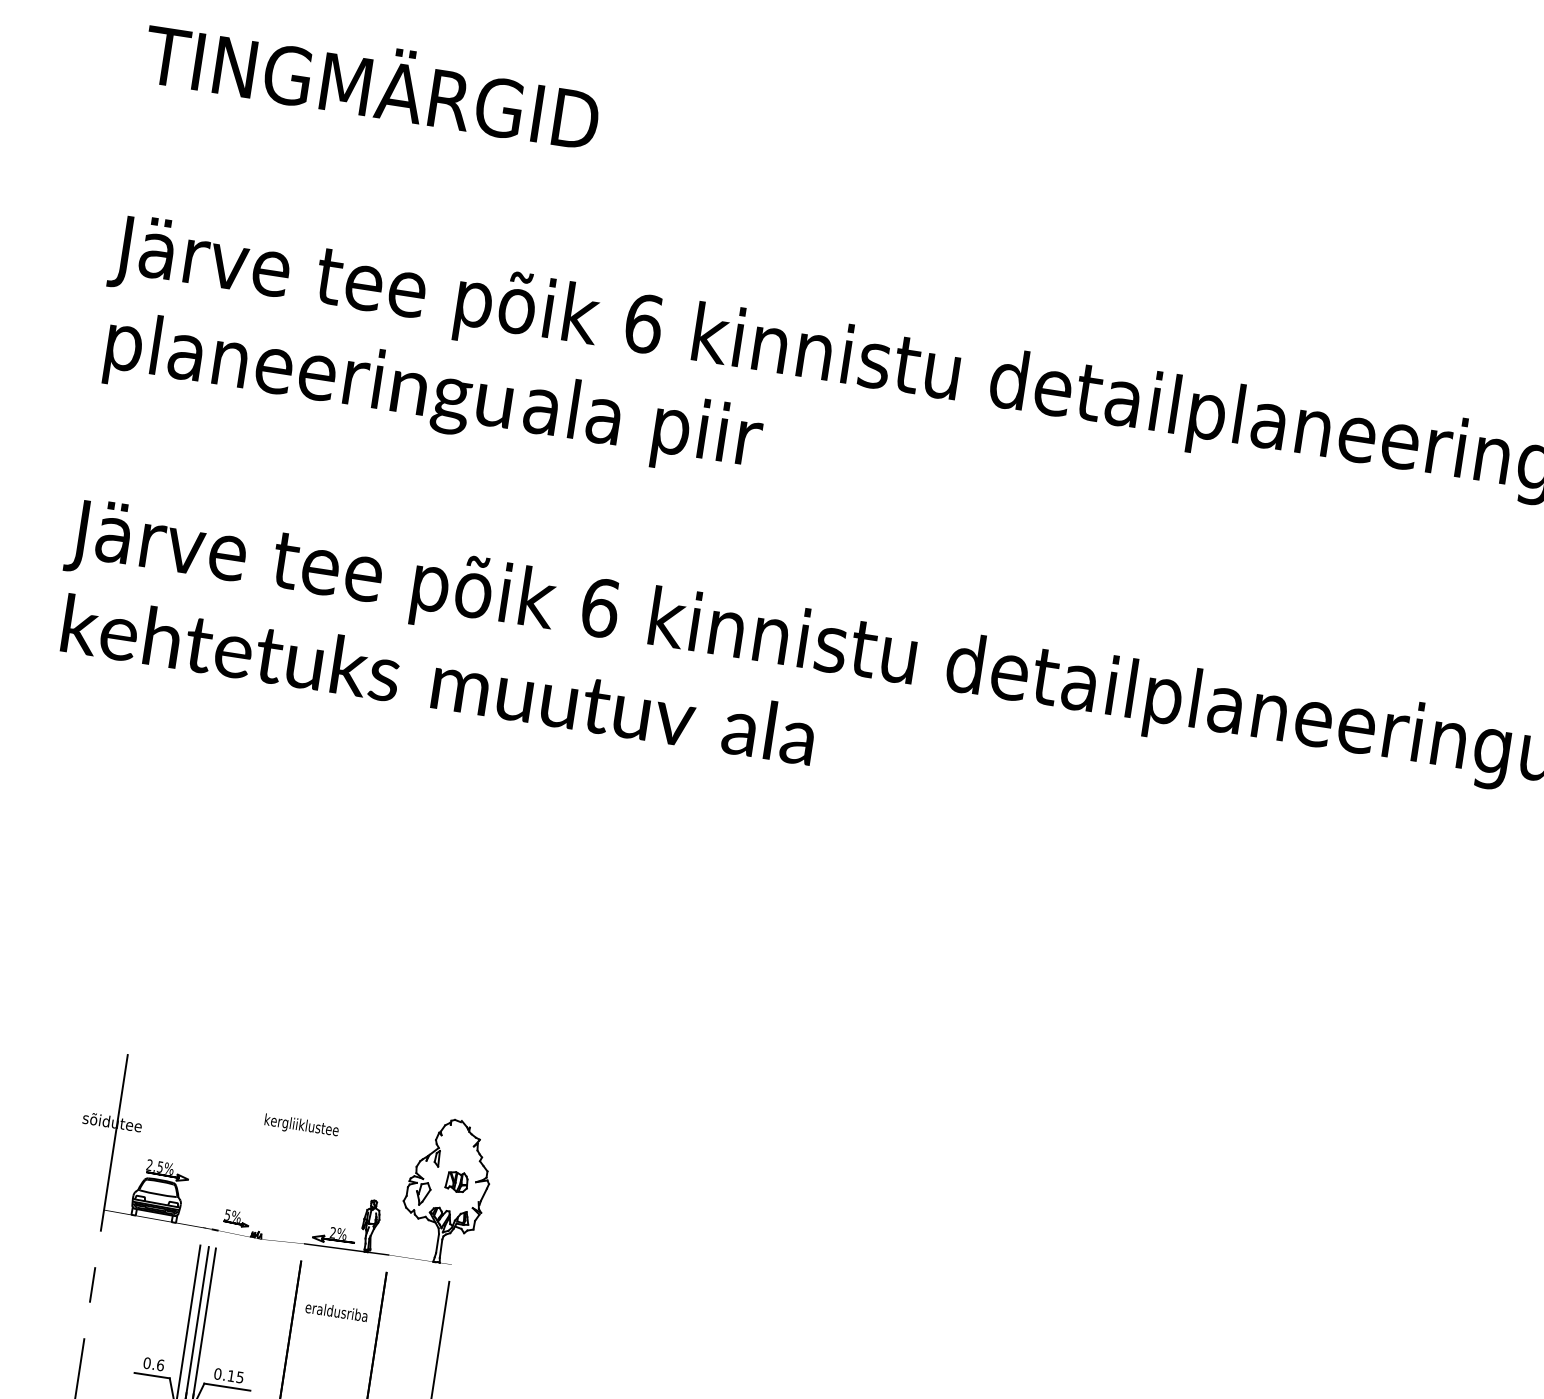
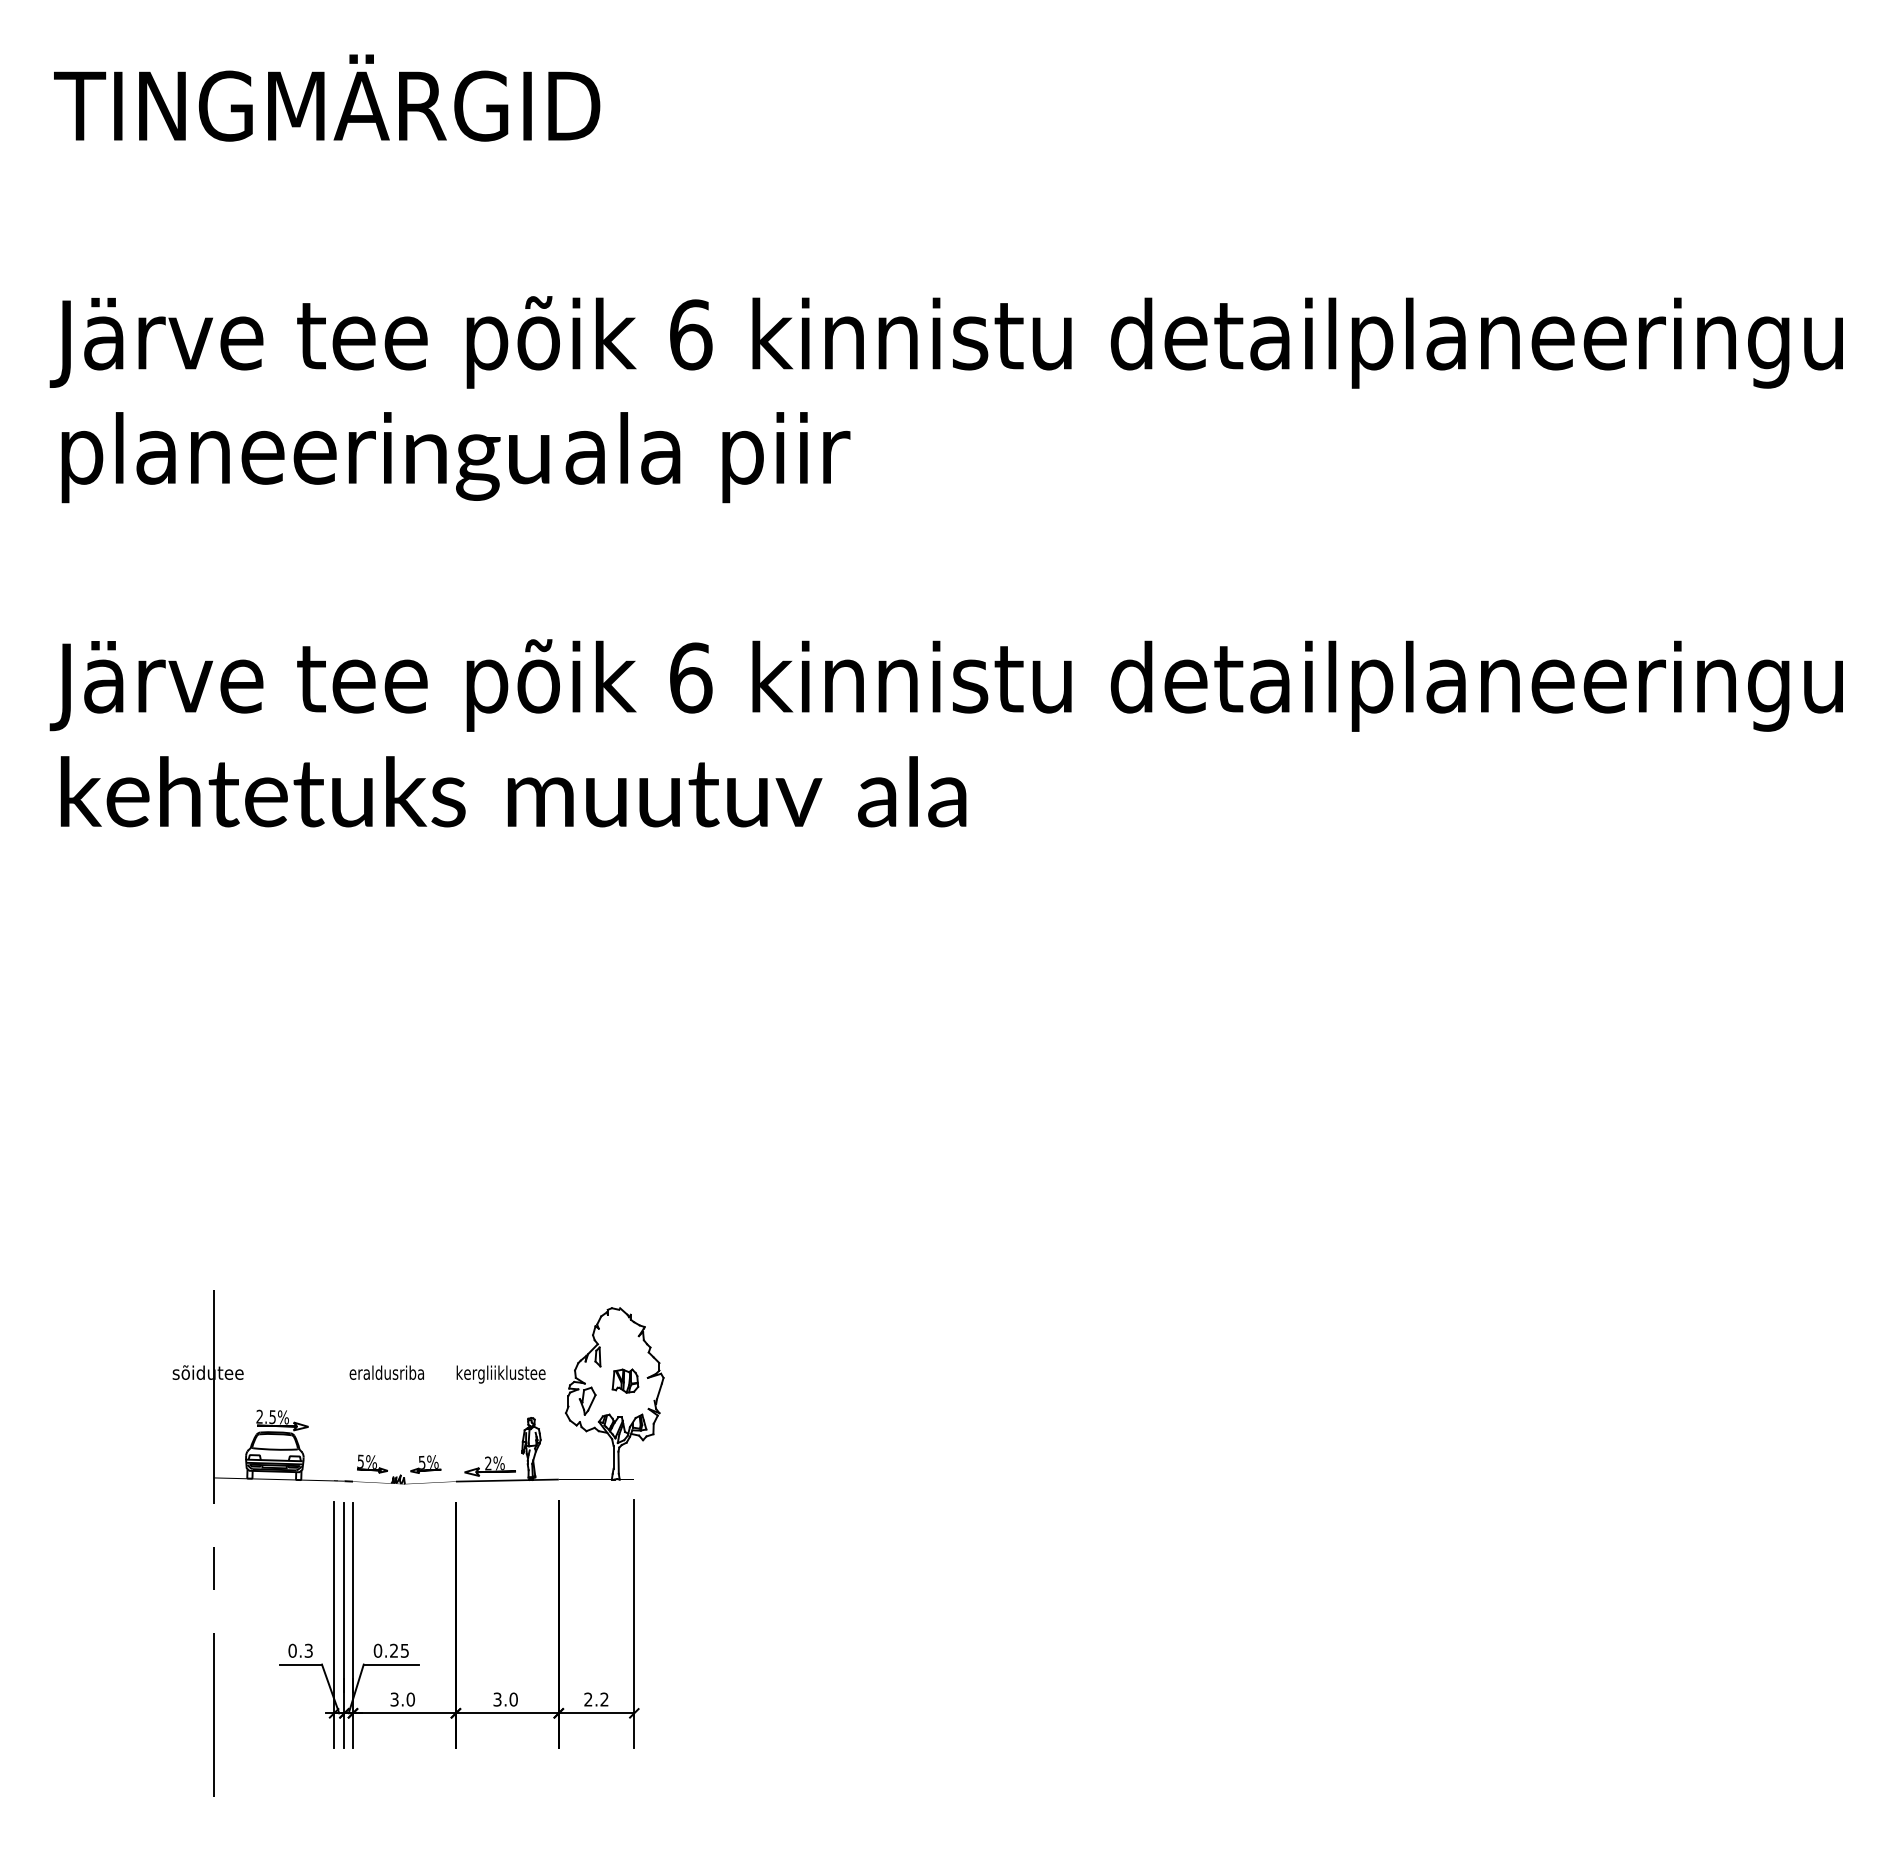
text: (301, 1126) -> (500, 1374), moved
part: (280, 1225) -> (425, 1464), added
text: (336, 1311) -> (386, 1372), moved
text: (160, 1364) -> (308, 1650), 0.6 -> 0.3
text: (230, 1375) -> (393, 1650), 0.15 -> 0.25

